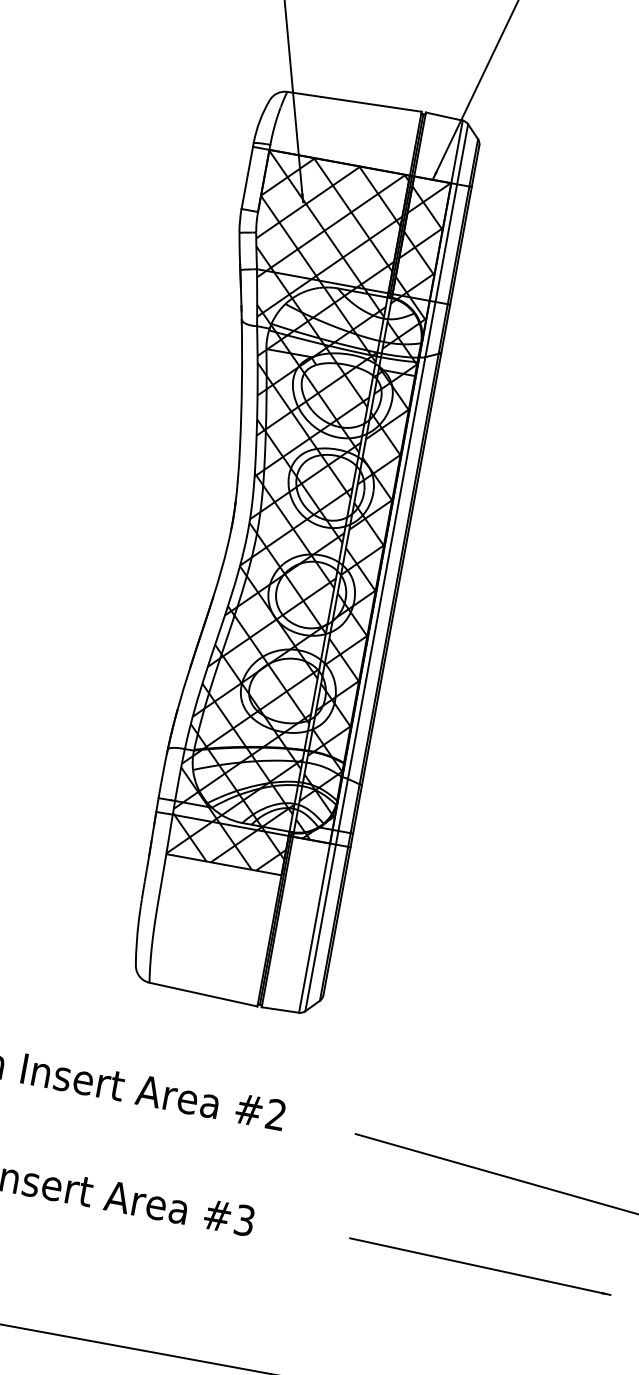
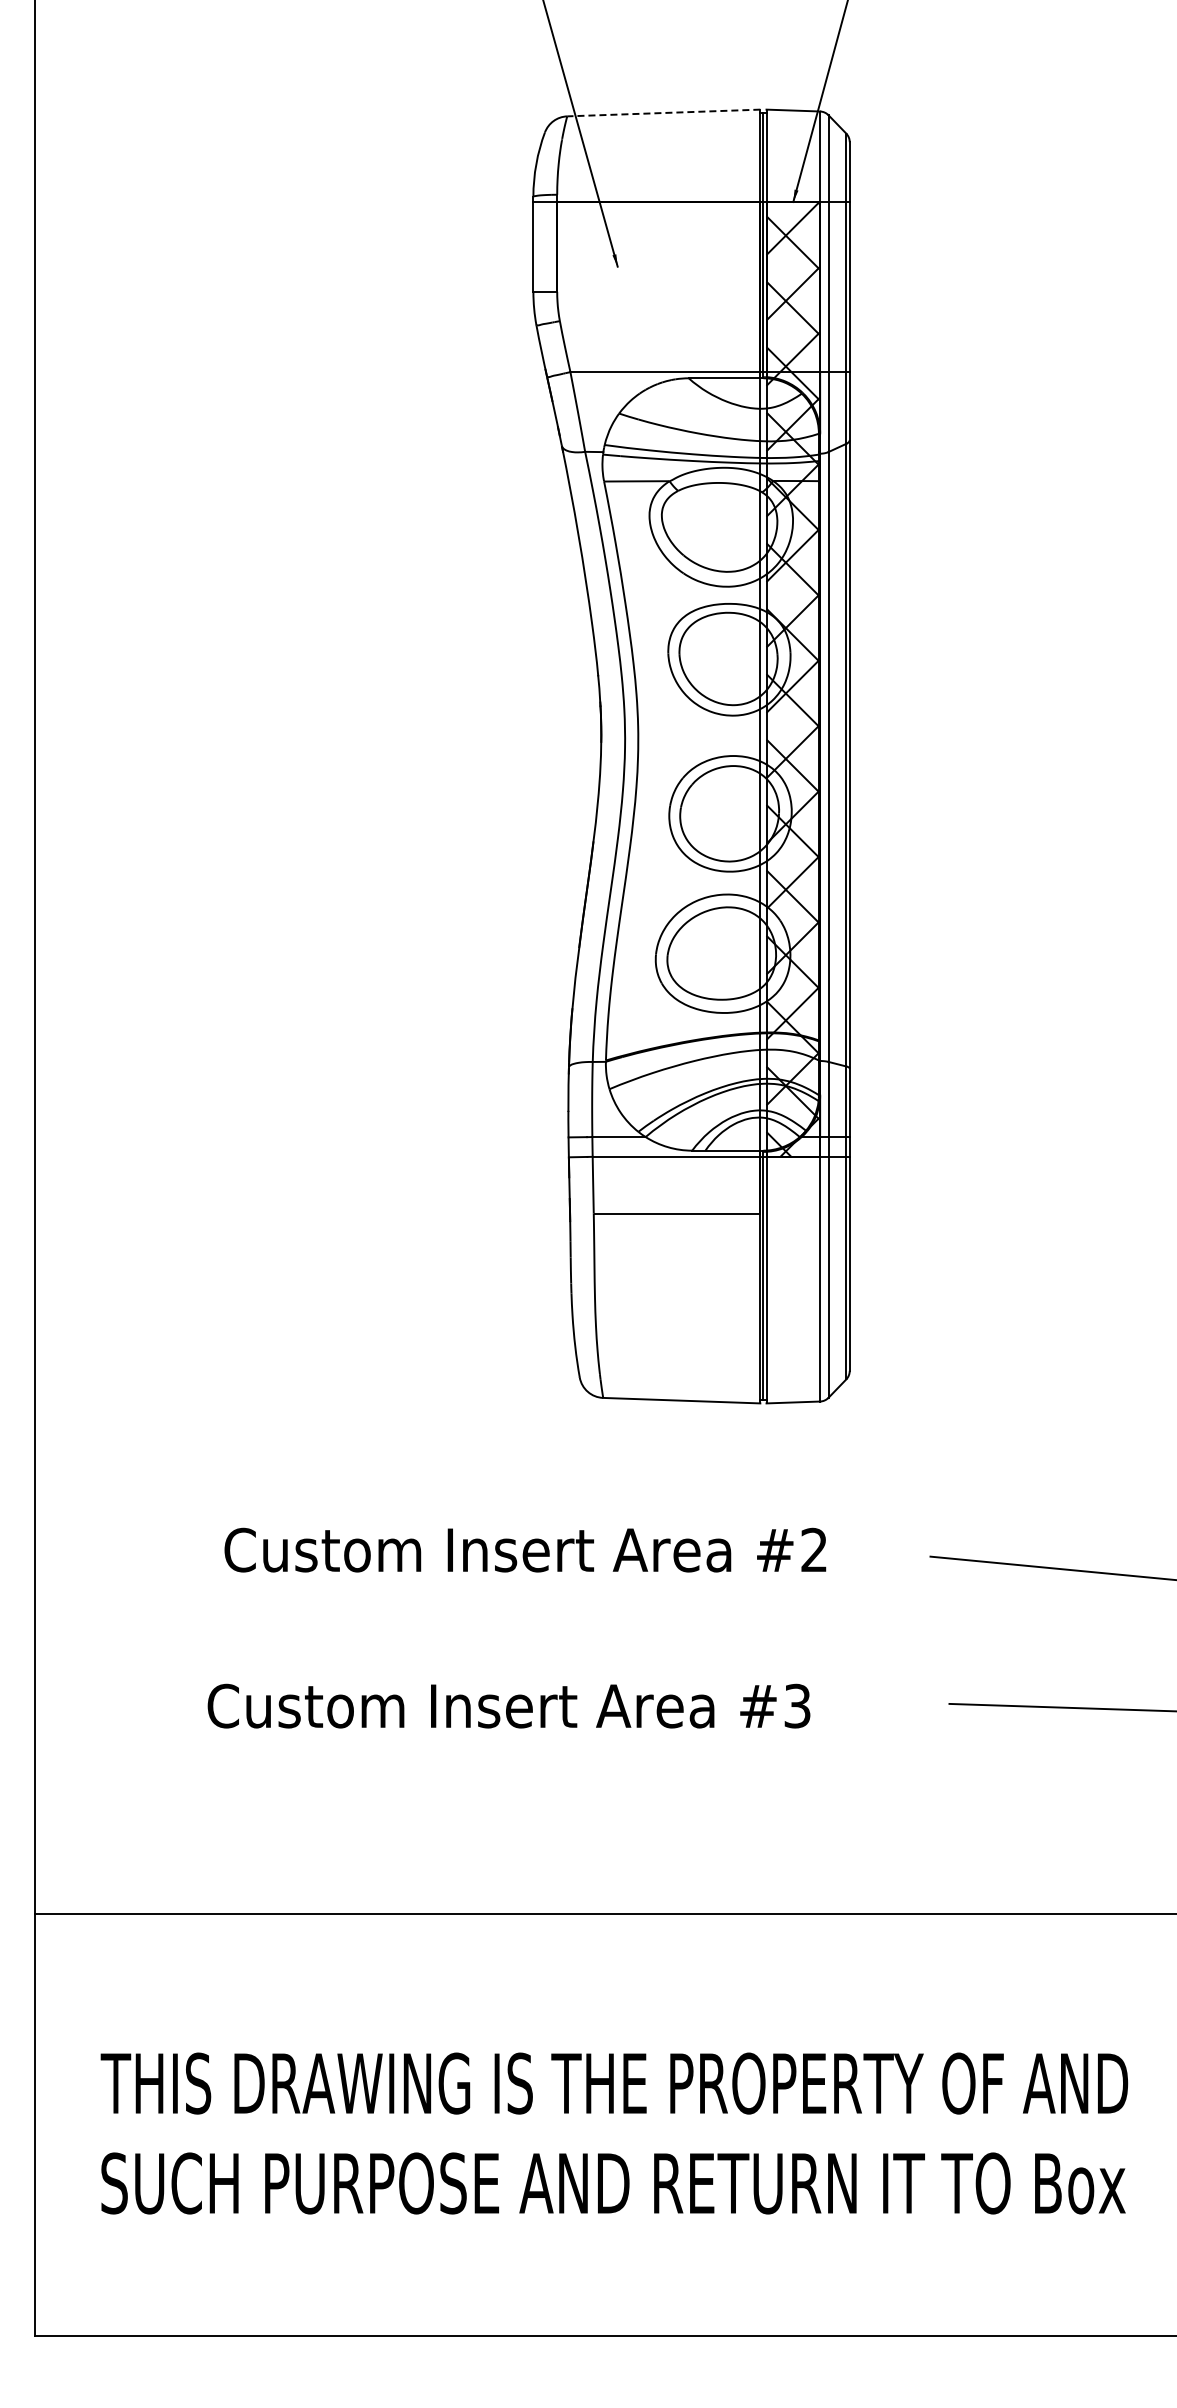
line: (354, 102) -> (663, 113), solid -> dashed
hatch: (275, 512) -> (658, 707), removed

